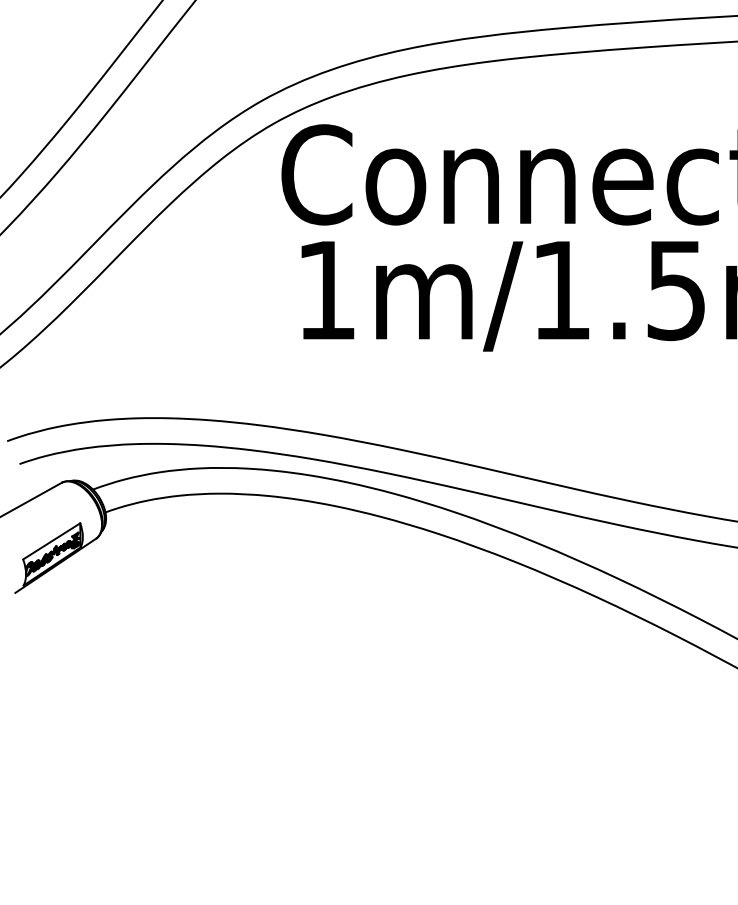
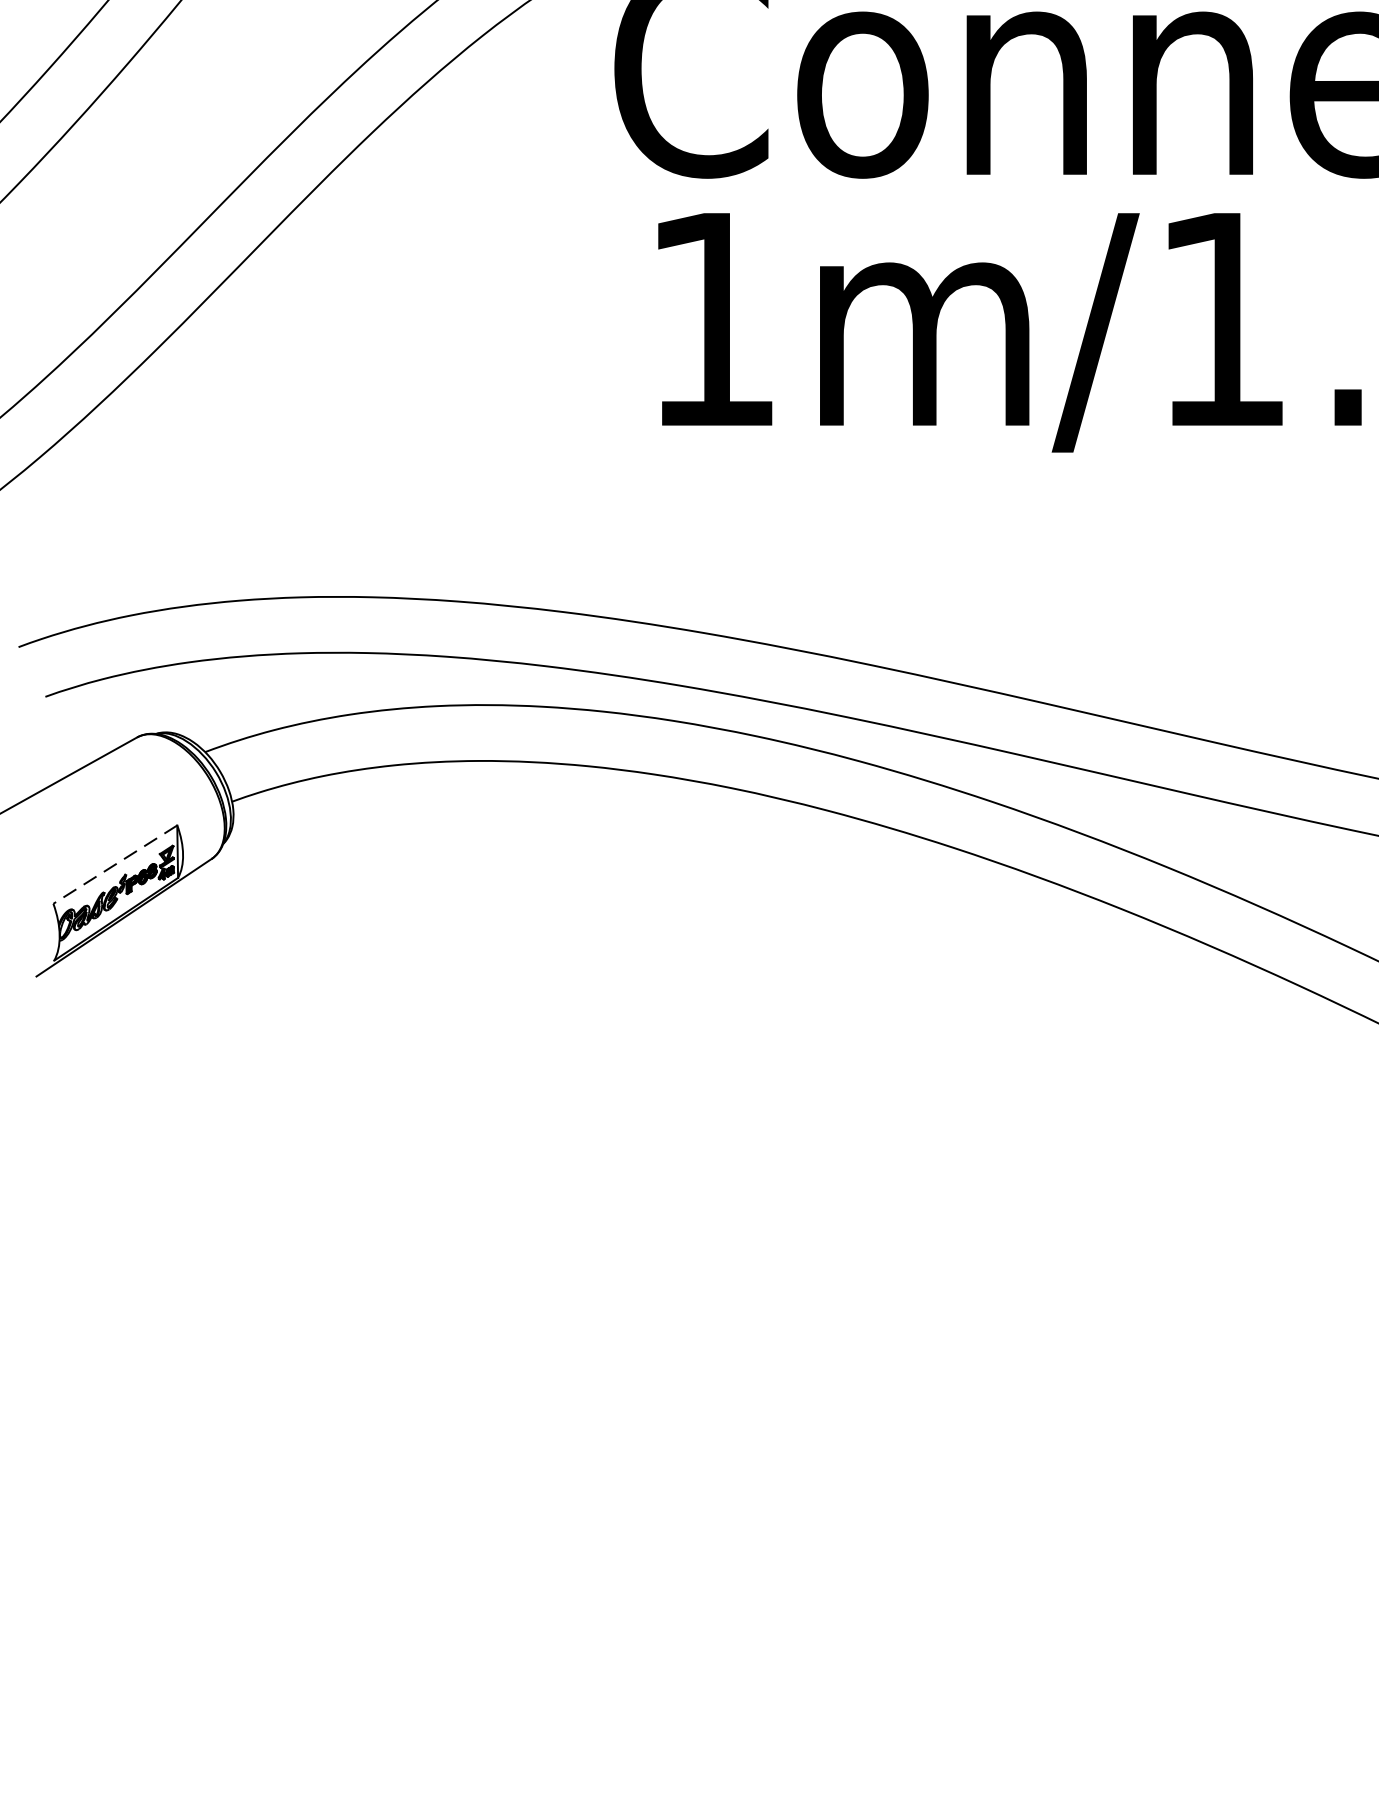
line: (51, 541) -> (114, 864), solid -> dashed

